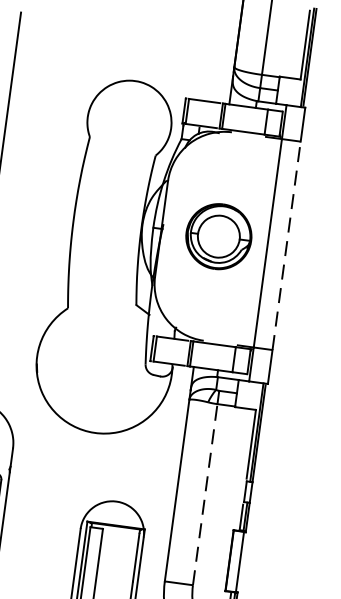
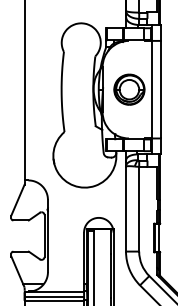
line: (287, 245) -> (161, 89), dashed -> solid
line: (206, 493) -> (139, 208), dashed -> solid

